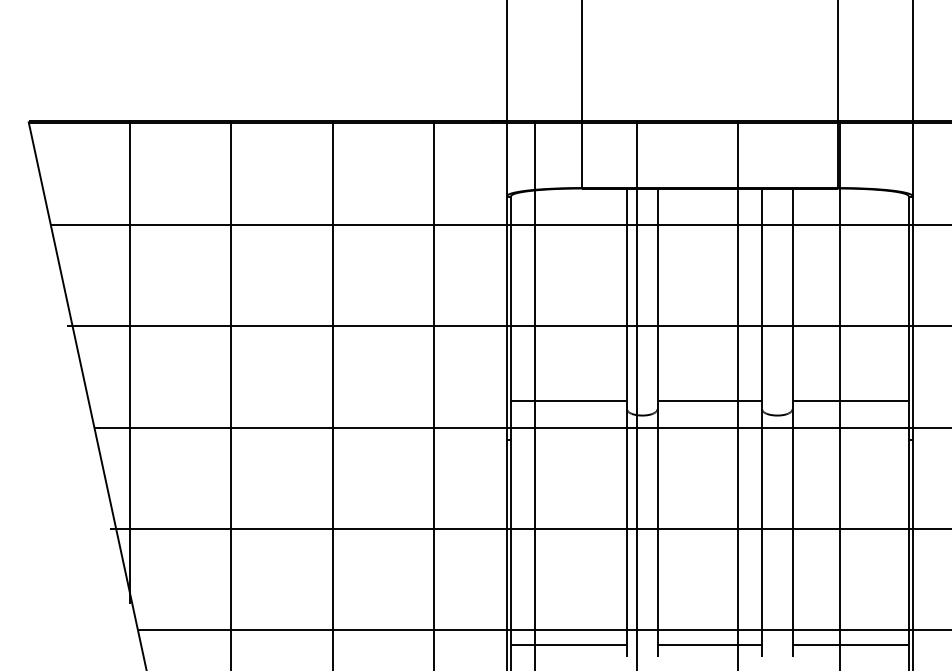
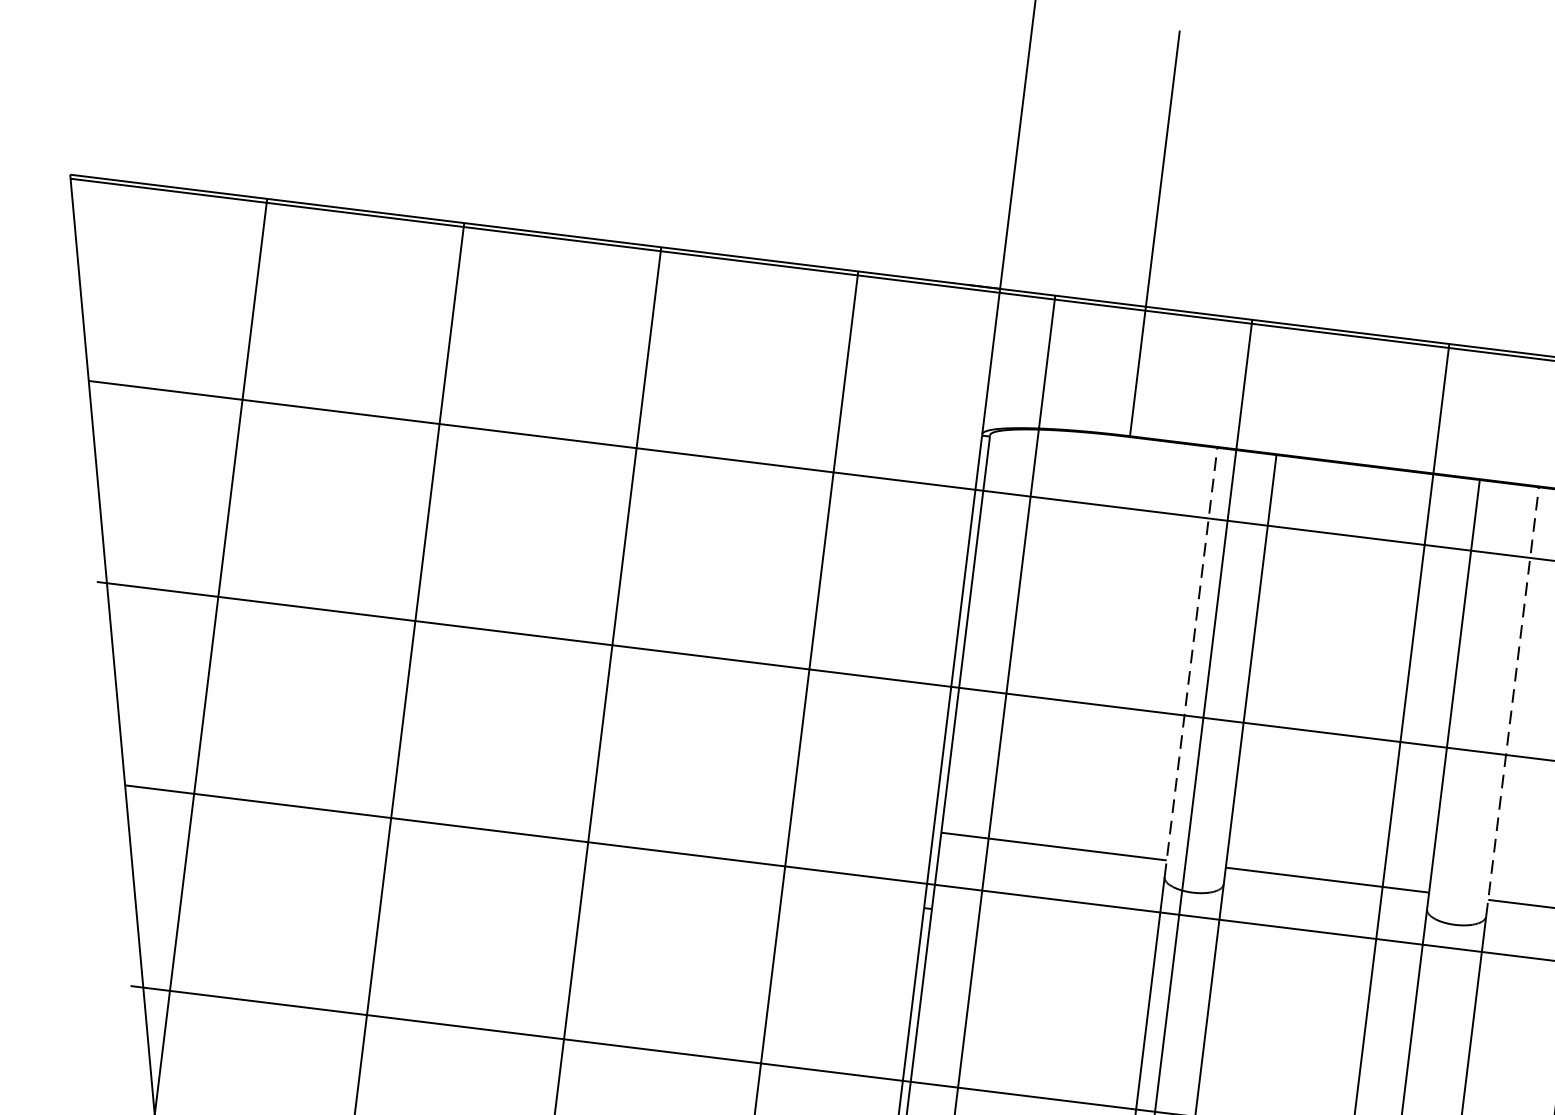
line: (627, 298) -> (1191, 661), solid -> dashed
line: (792, 298) -> (1512, 701), solid -> dashed

